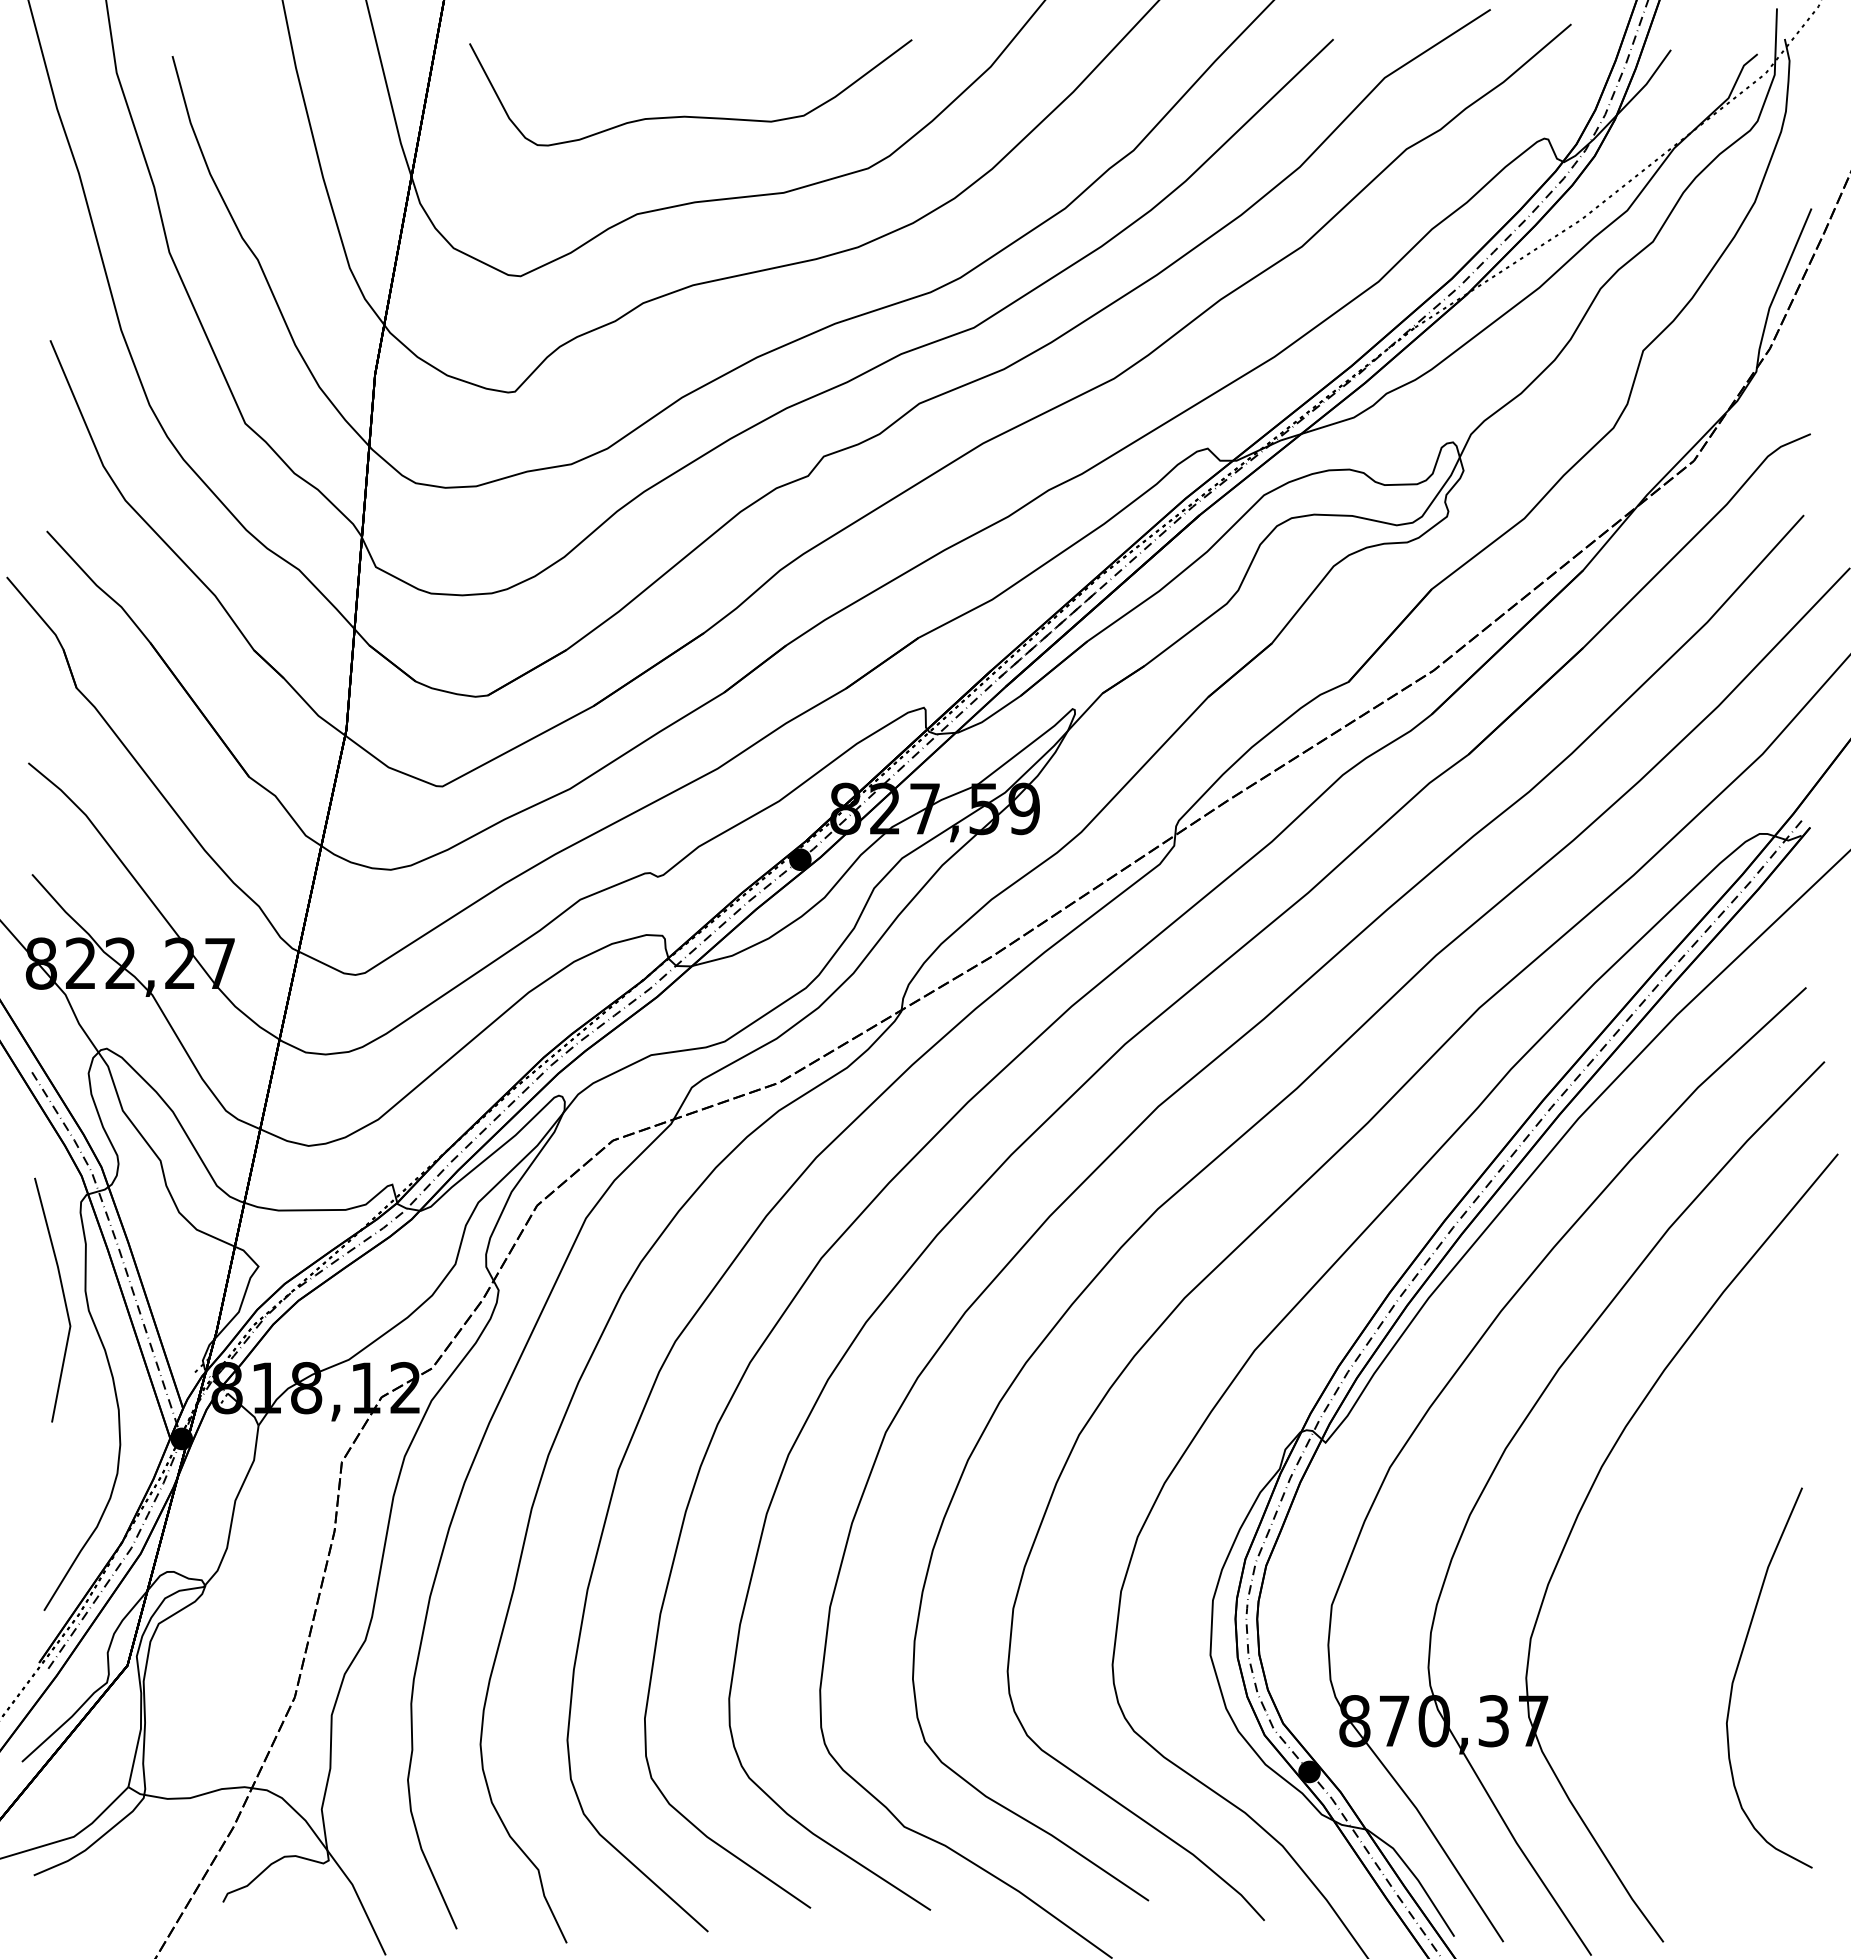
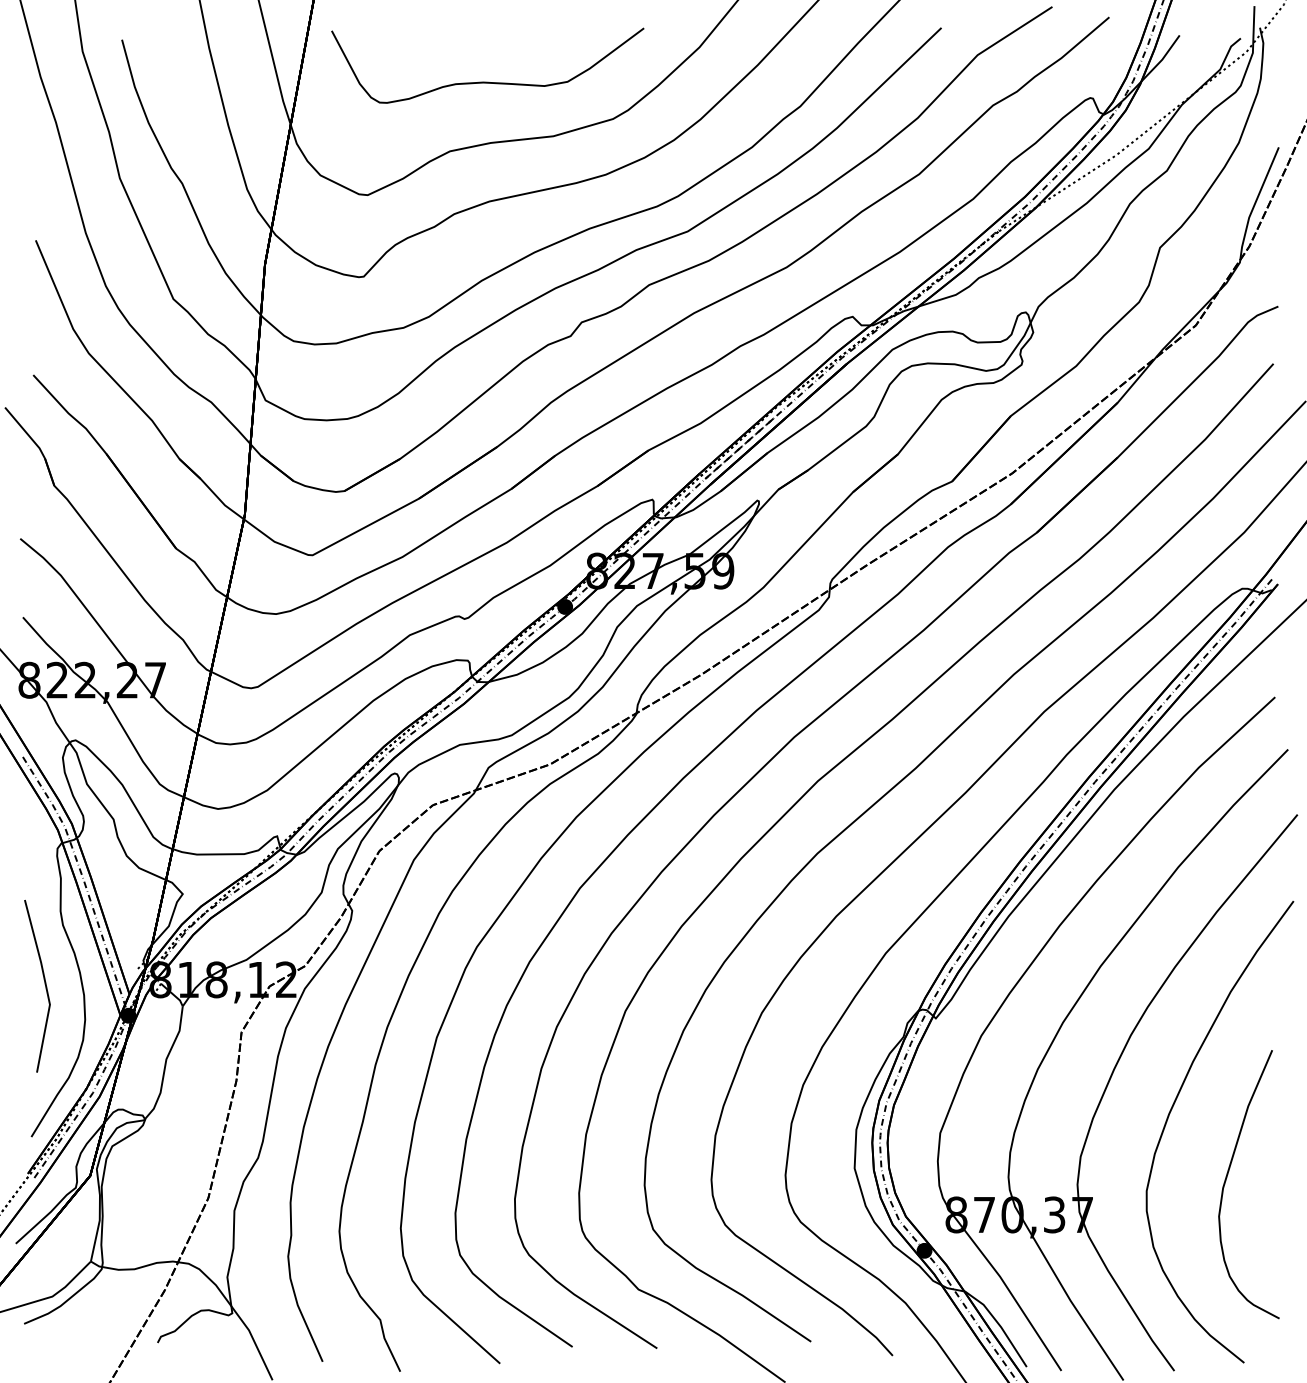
line: (63, 1299) -> (45, 985), moved
curve: (1661, 1569) -> (1172, 1107), added

